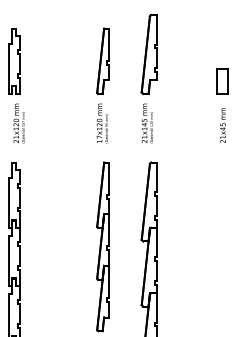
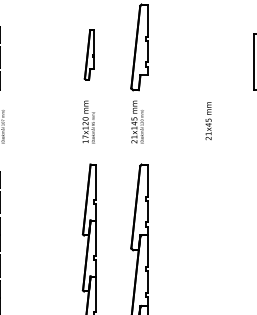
part: (102, 61) -> (88, 54), size x0.7
part: (222, 81) -> (218, 76), removed
text: (222, 125) -> (208, 121), moved

